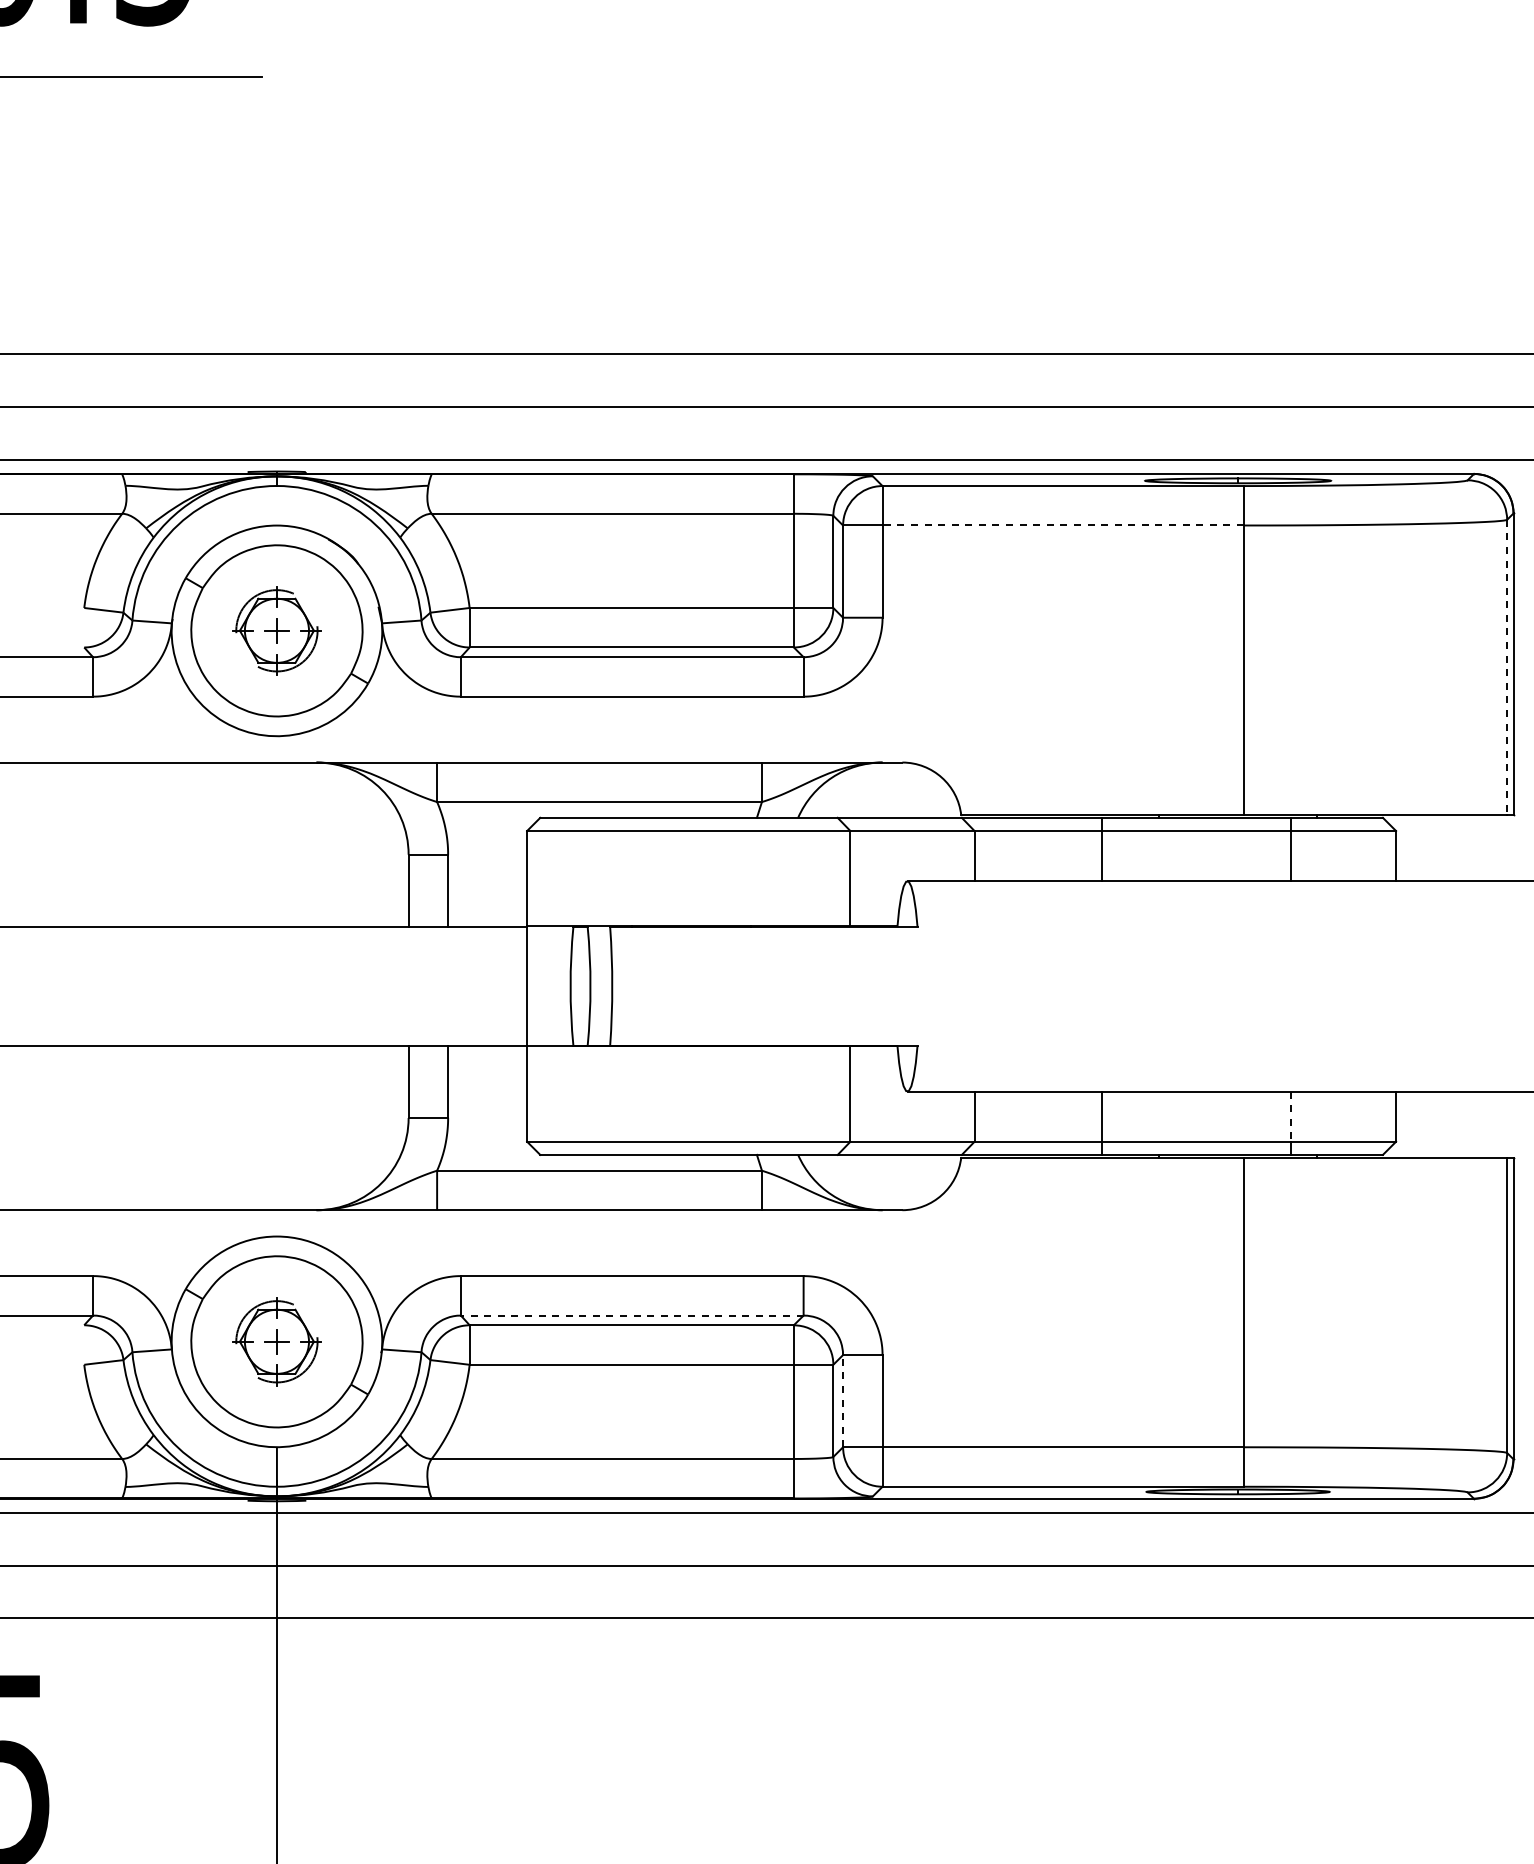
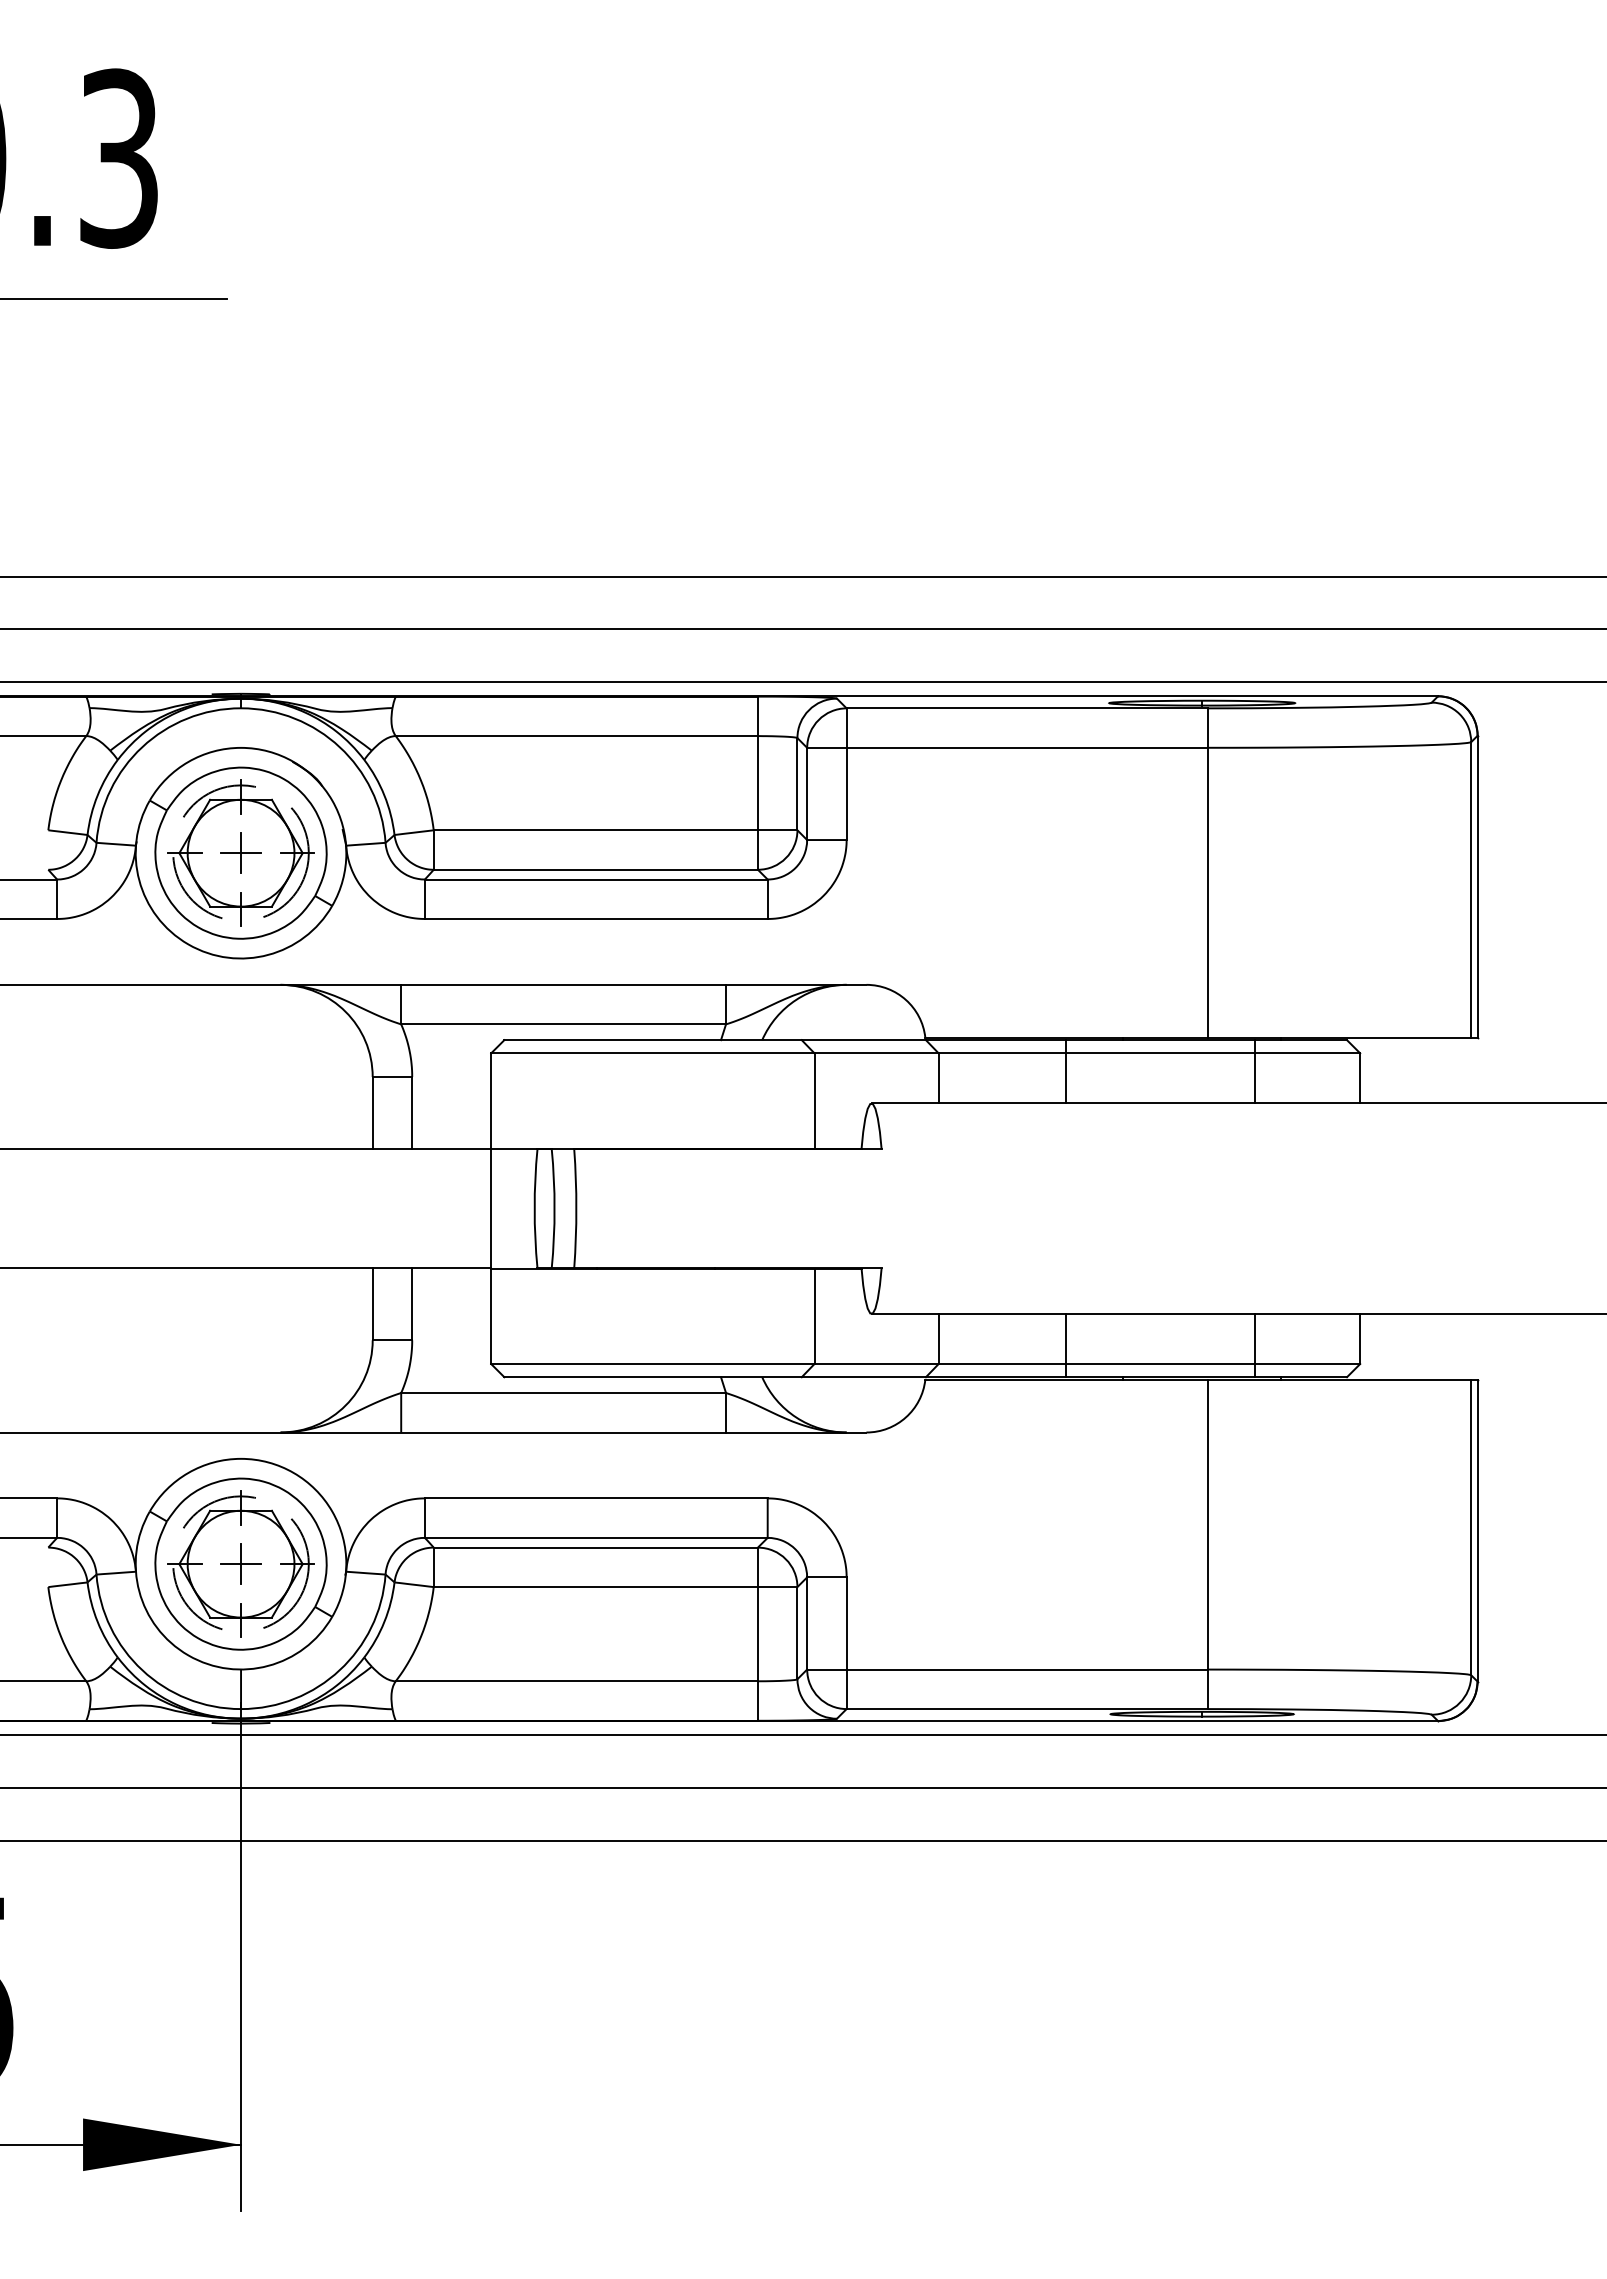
line: (1063, 525) -> (1027, 747), dashed -> solid
part: (276, 630) -> (240, 852), size x1.67
line: (1507, 667) -> (1471, 889), dashed -> solid
line: (1290, 1117) -> (1254, 1339), dashed -> solid
line: (631, 1315) -> (595, 1537), dashed -> solid
part: (276, 1341) -> (240, 1563), size x1.67
line: (843, 1400) -> (807, 1622), dashed -> solid

